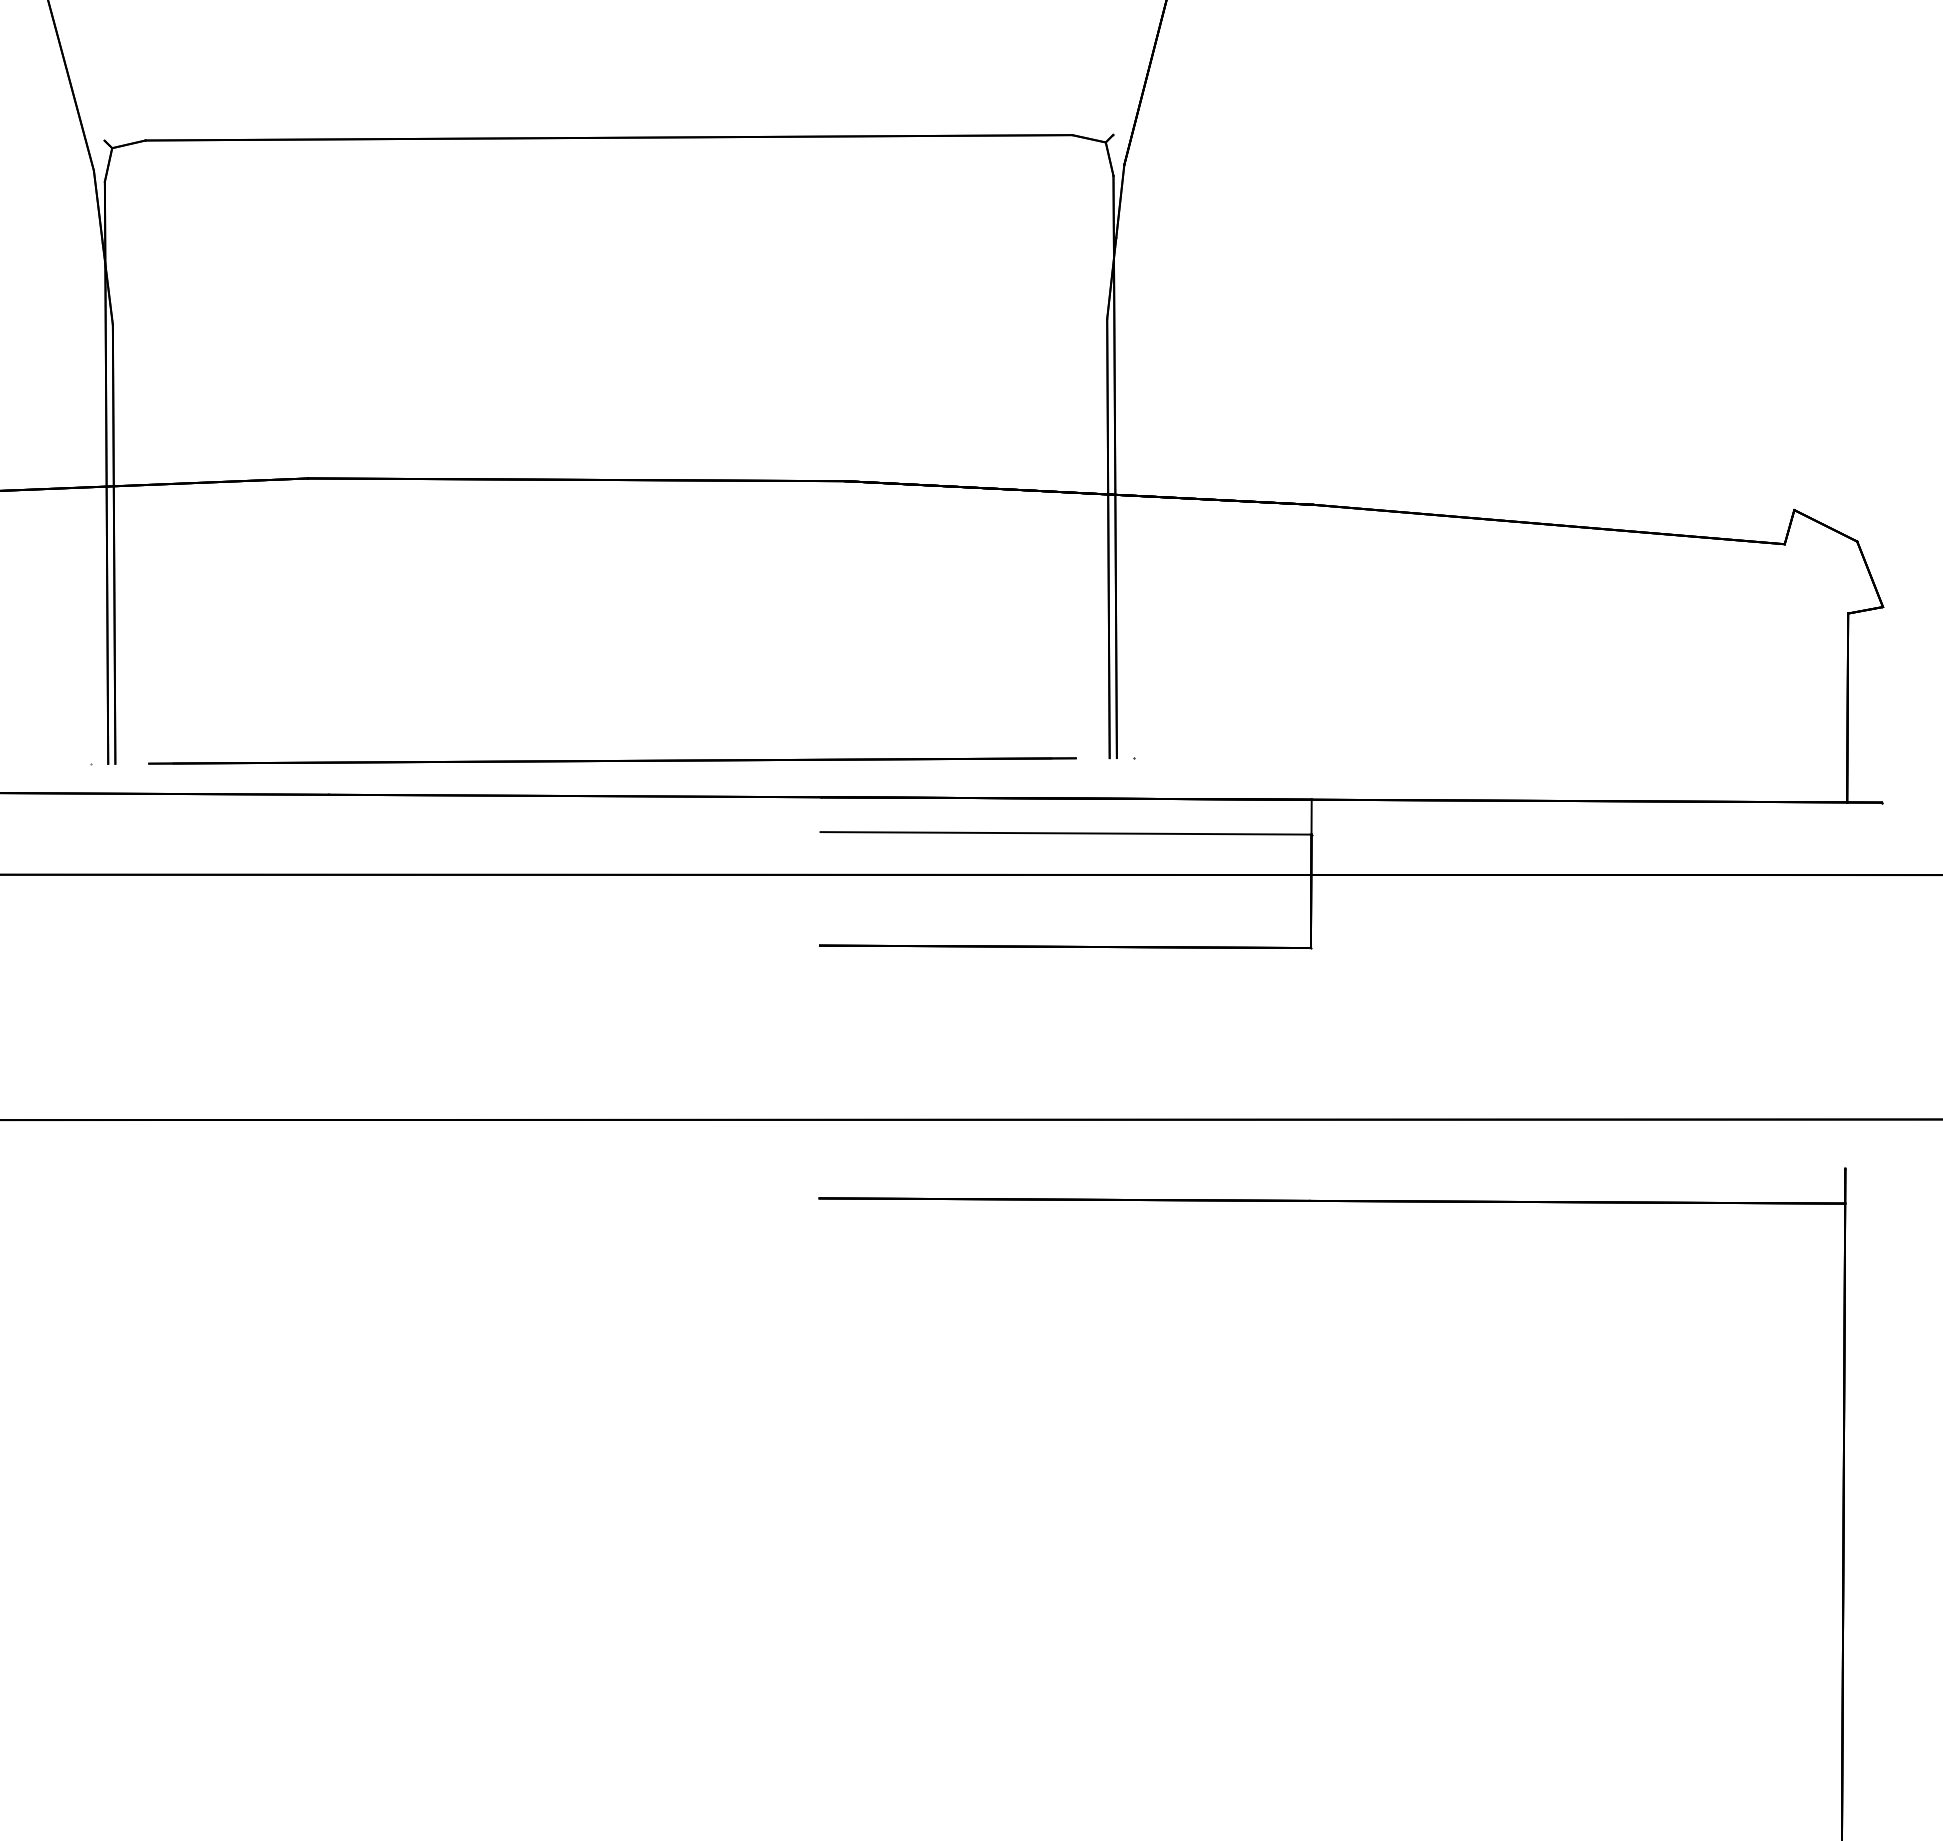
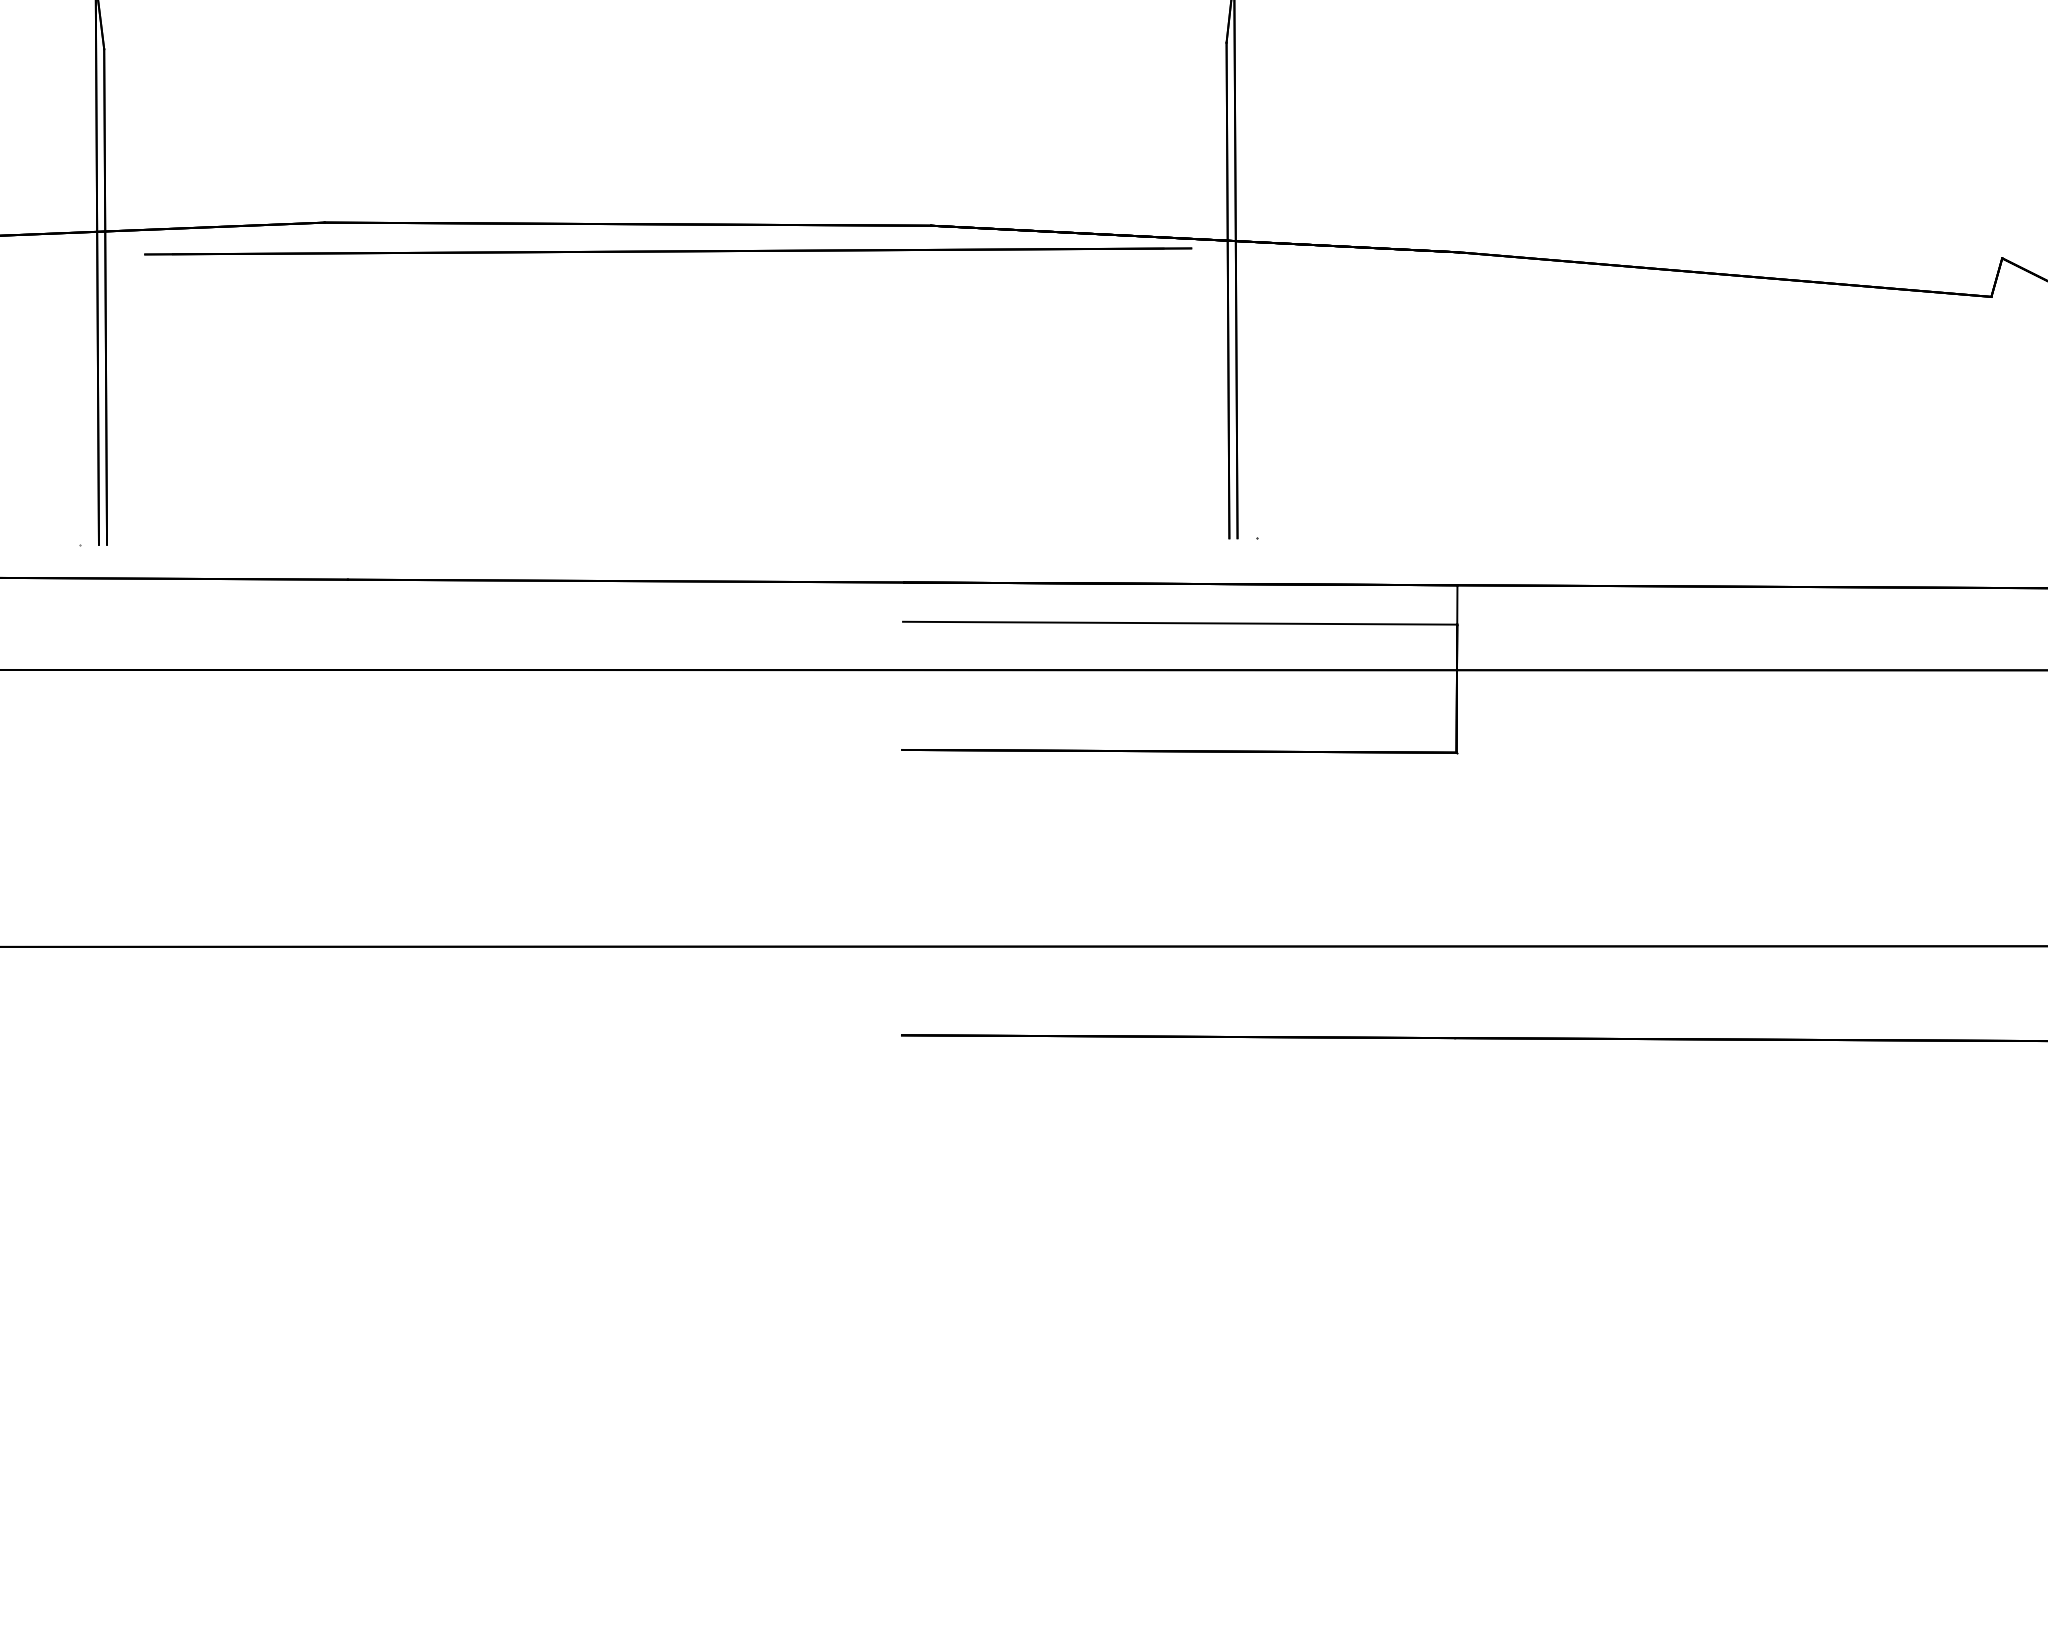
line: (612, 760) -> (668, 250), moved

